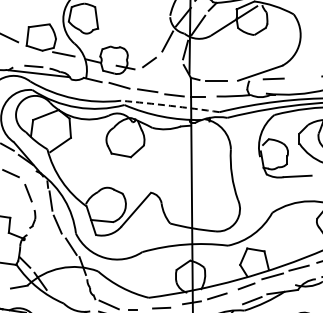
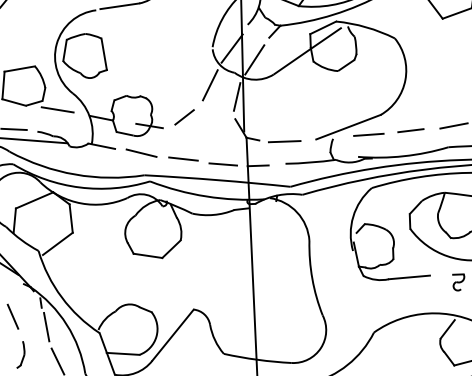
line: (301, 76) -> (409, 129), added
arc: (170, 105) -> (217, 179), dashed -> solid

